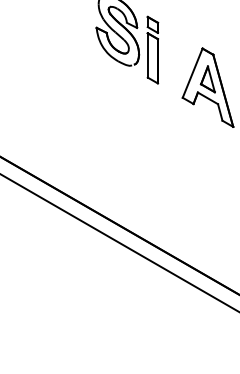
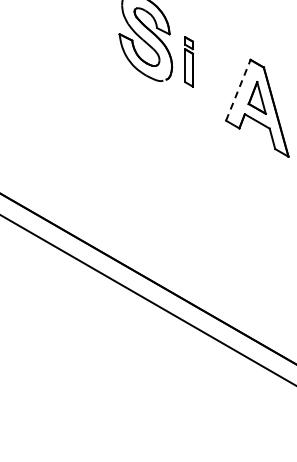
part: (152, 49) -> (188, 61), size x0.6
line: (192, 73) -> (238, 90), solid -> dashed

